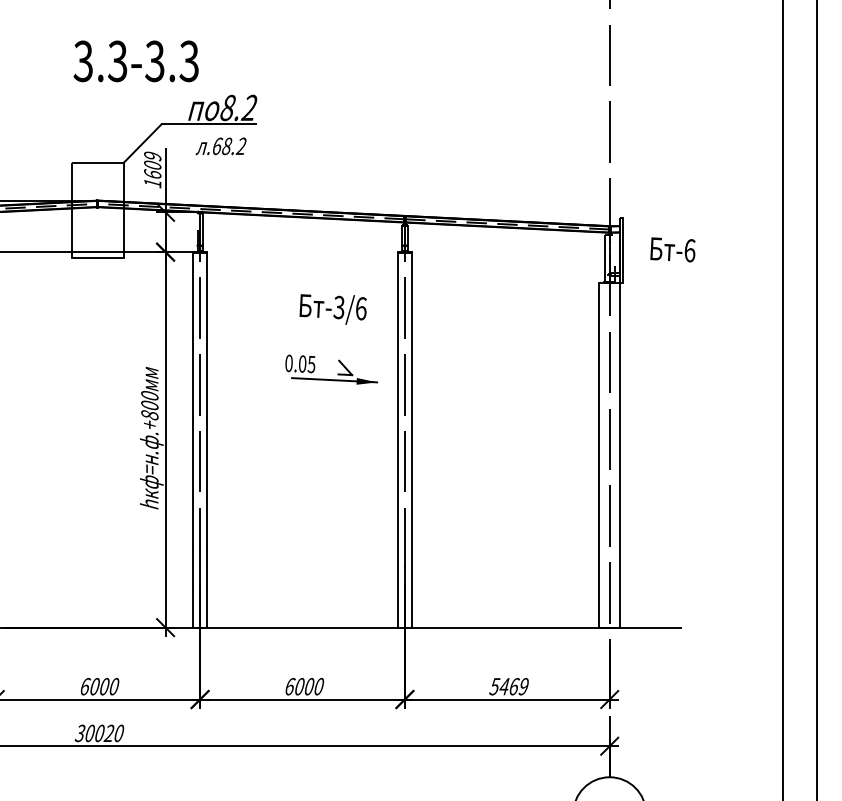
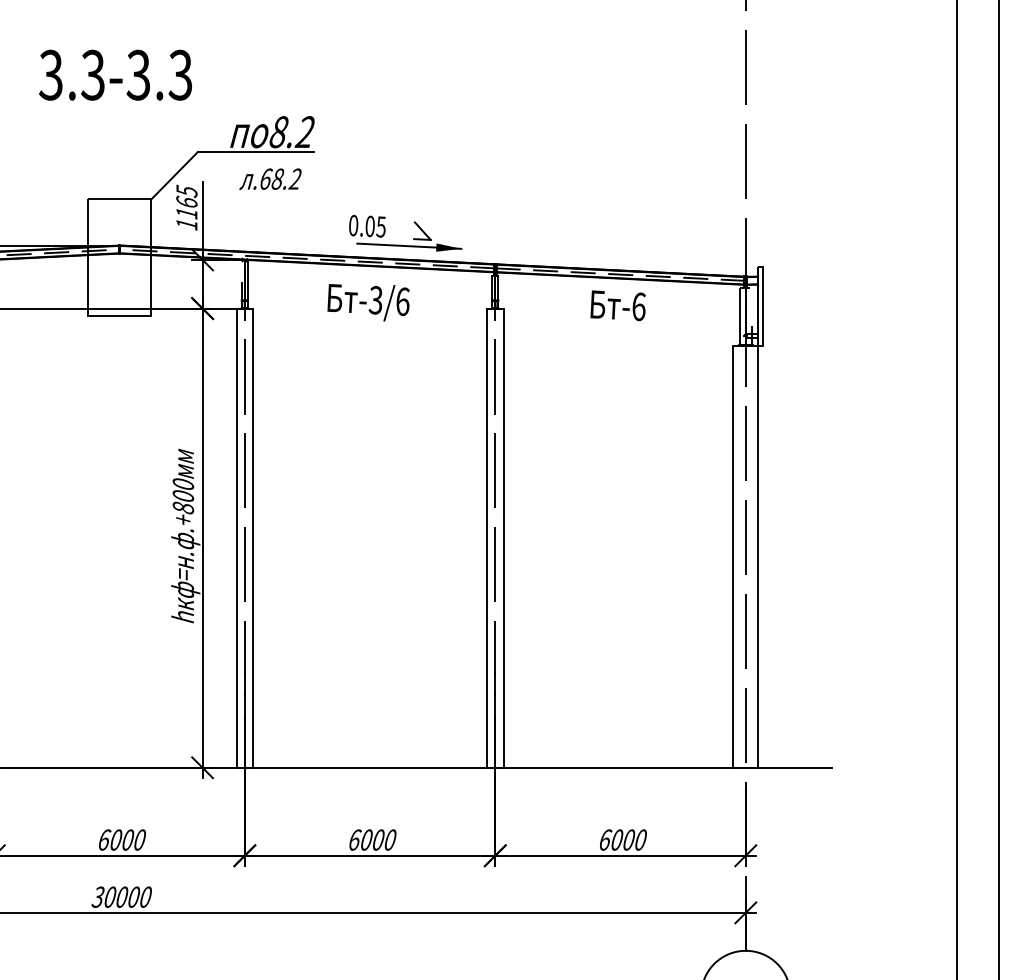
text: (136, 60) -> (115, 74), moved
text: (152, 164) -> (186, 201), 1609 -> 1165
text: (672, 249) -> (617, 305), moved
text: (333, 309) -> (368, 302), moved
part: (338, 373) -> (413, 238), moved
text: (508, 686) -> (622, 839), 5469 -> 6000
text: (109, 732) -> (133, 896), 30020 -> 30000

